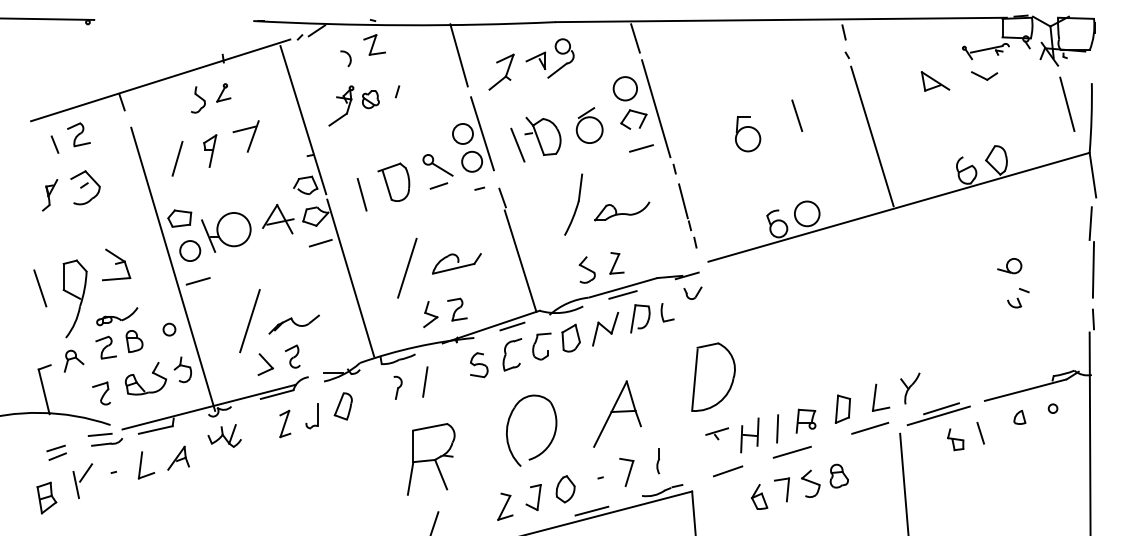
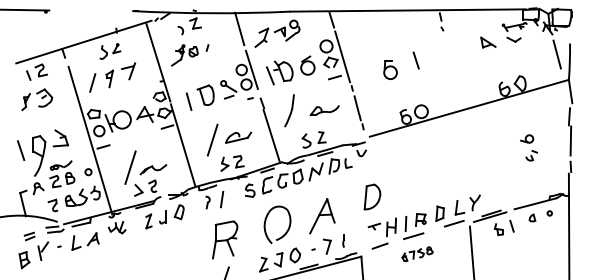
line: (872, 134) -> (455, 70), removed
part: (573, 203) -> (289, 110), moved
part: (713, 376) -> (372, 196), size x0.7
part: (799, 485) -> (417, 253), size x0.6

